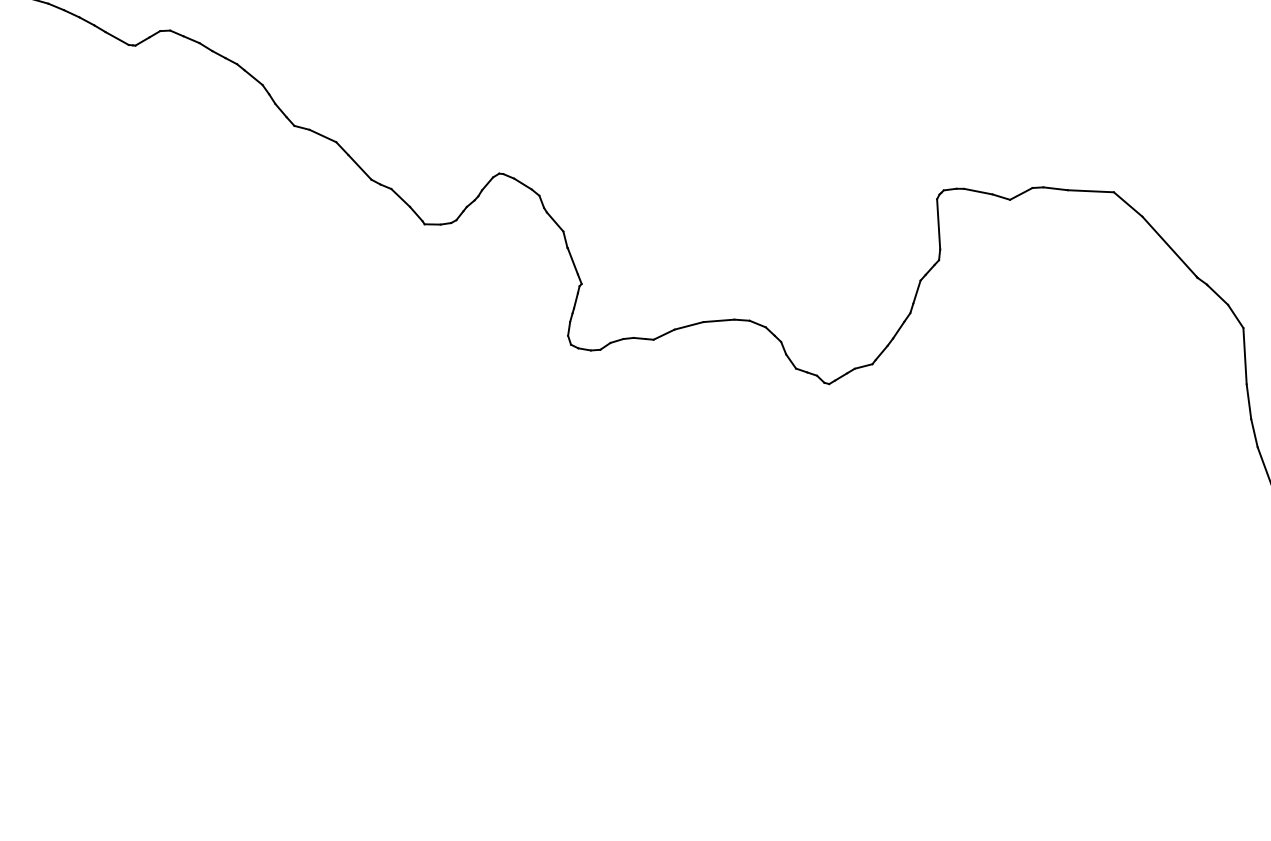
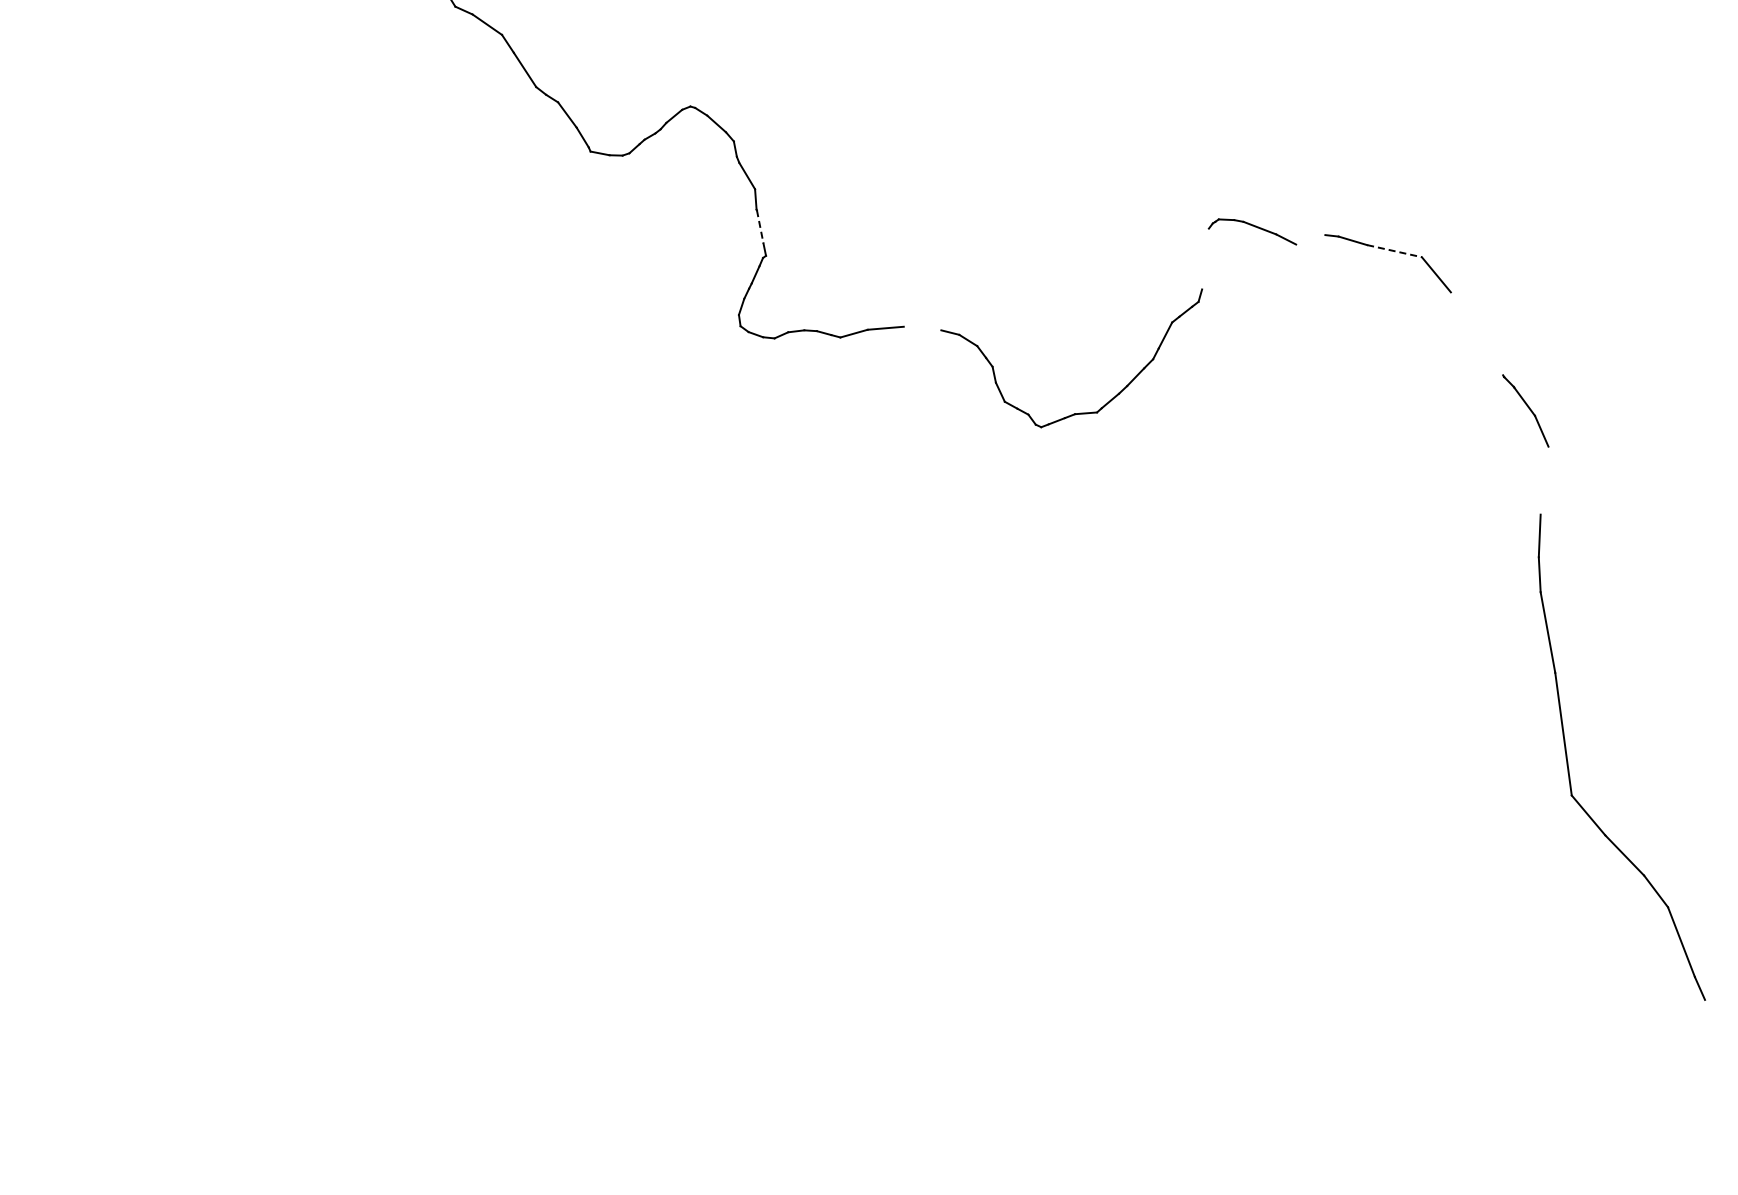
line: (1091, 191) -> (1395, 251), solid -> dashed
line: (1021, 193) -> (1310, 239), removed
line: (938, 223) -> (1205, 258), removed
line: (1168, 246) -> (1476, 333), removed
line: (573, 261) -> (760, 226), solid -> dashed
line: (718, 320) -> (922, 328), removed
line: (1244, 356) -> (1544, 480), removed

